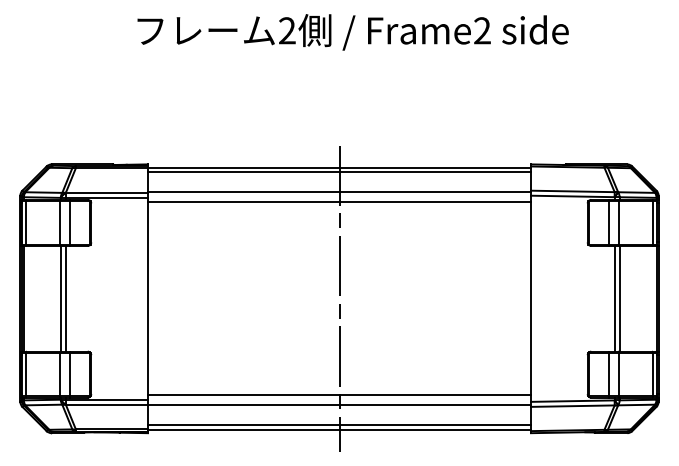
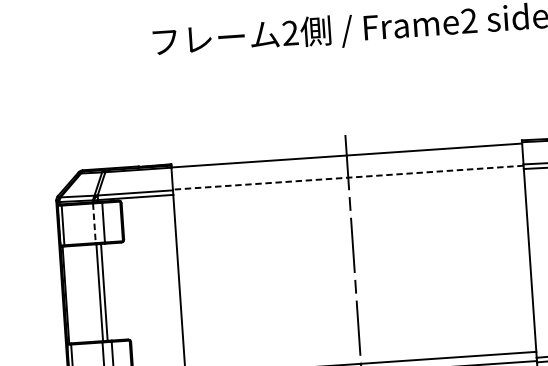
line: (339, 172) -> (347, 159), removed
line: (338, 192) -> (347, 178), solid -> dashed
line: (339, 202) -> (348, 187), removed
line: (60, 222) -> (94, 222), solid -> dashed

